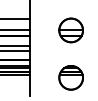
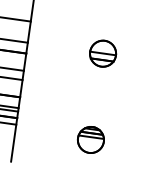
part: (70, 30) -> (101, 53), size x0.6
part: (70, 77) -> (89, 139), size x0.6

